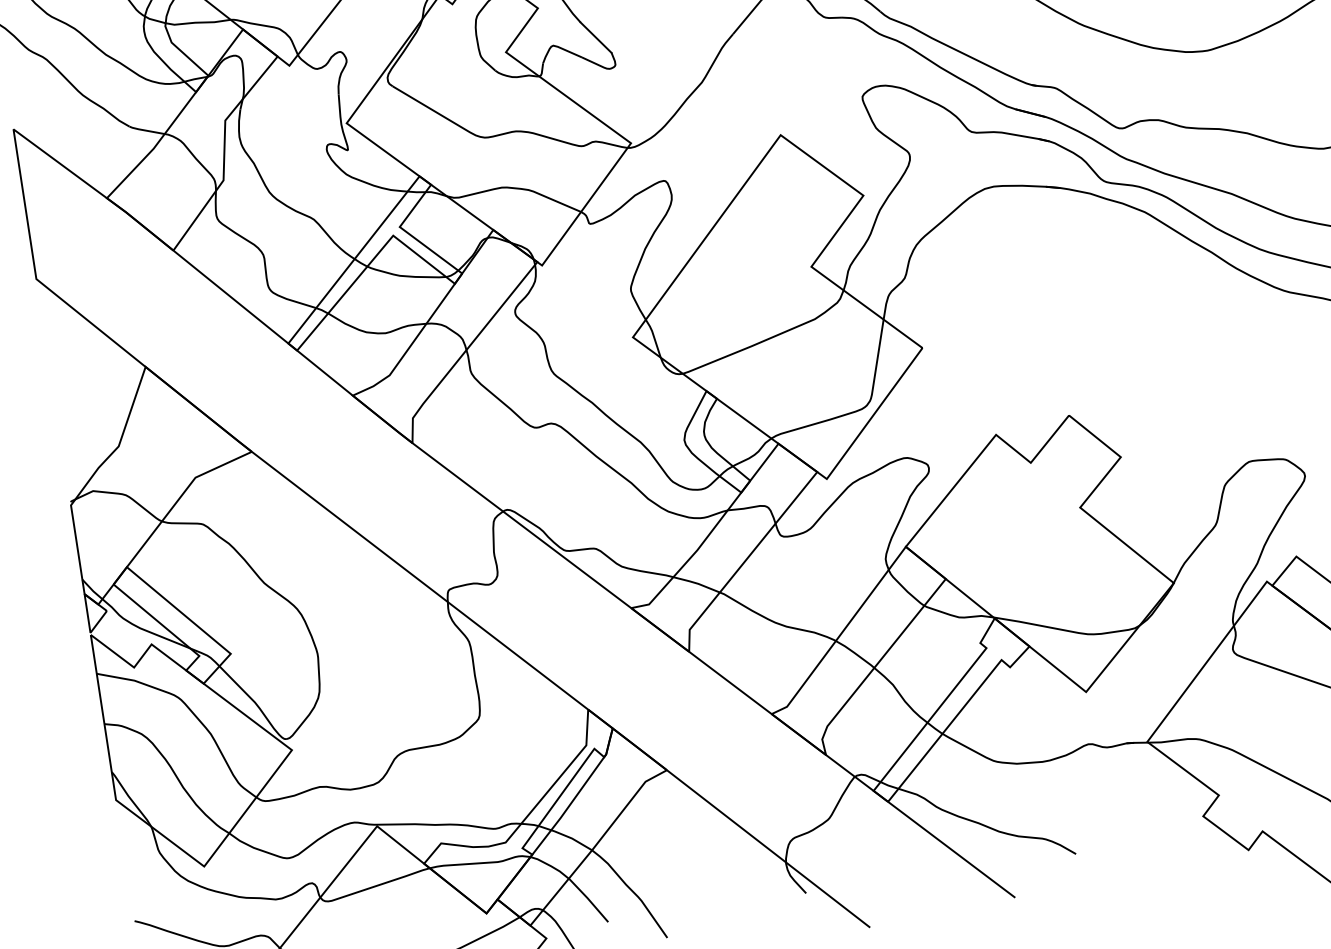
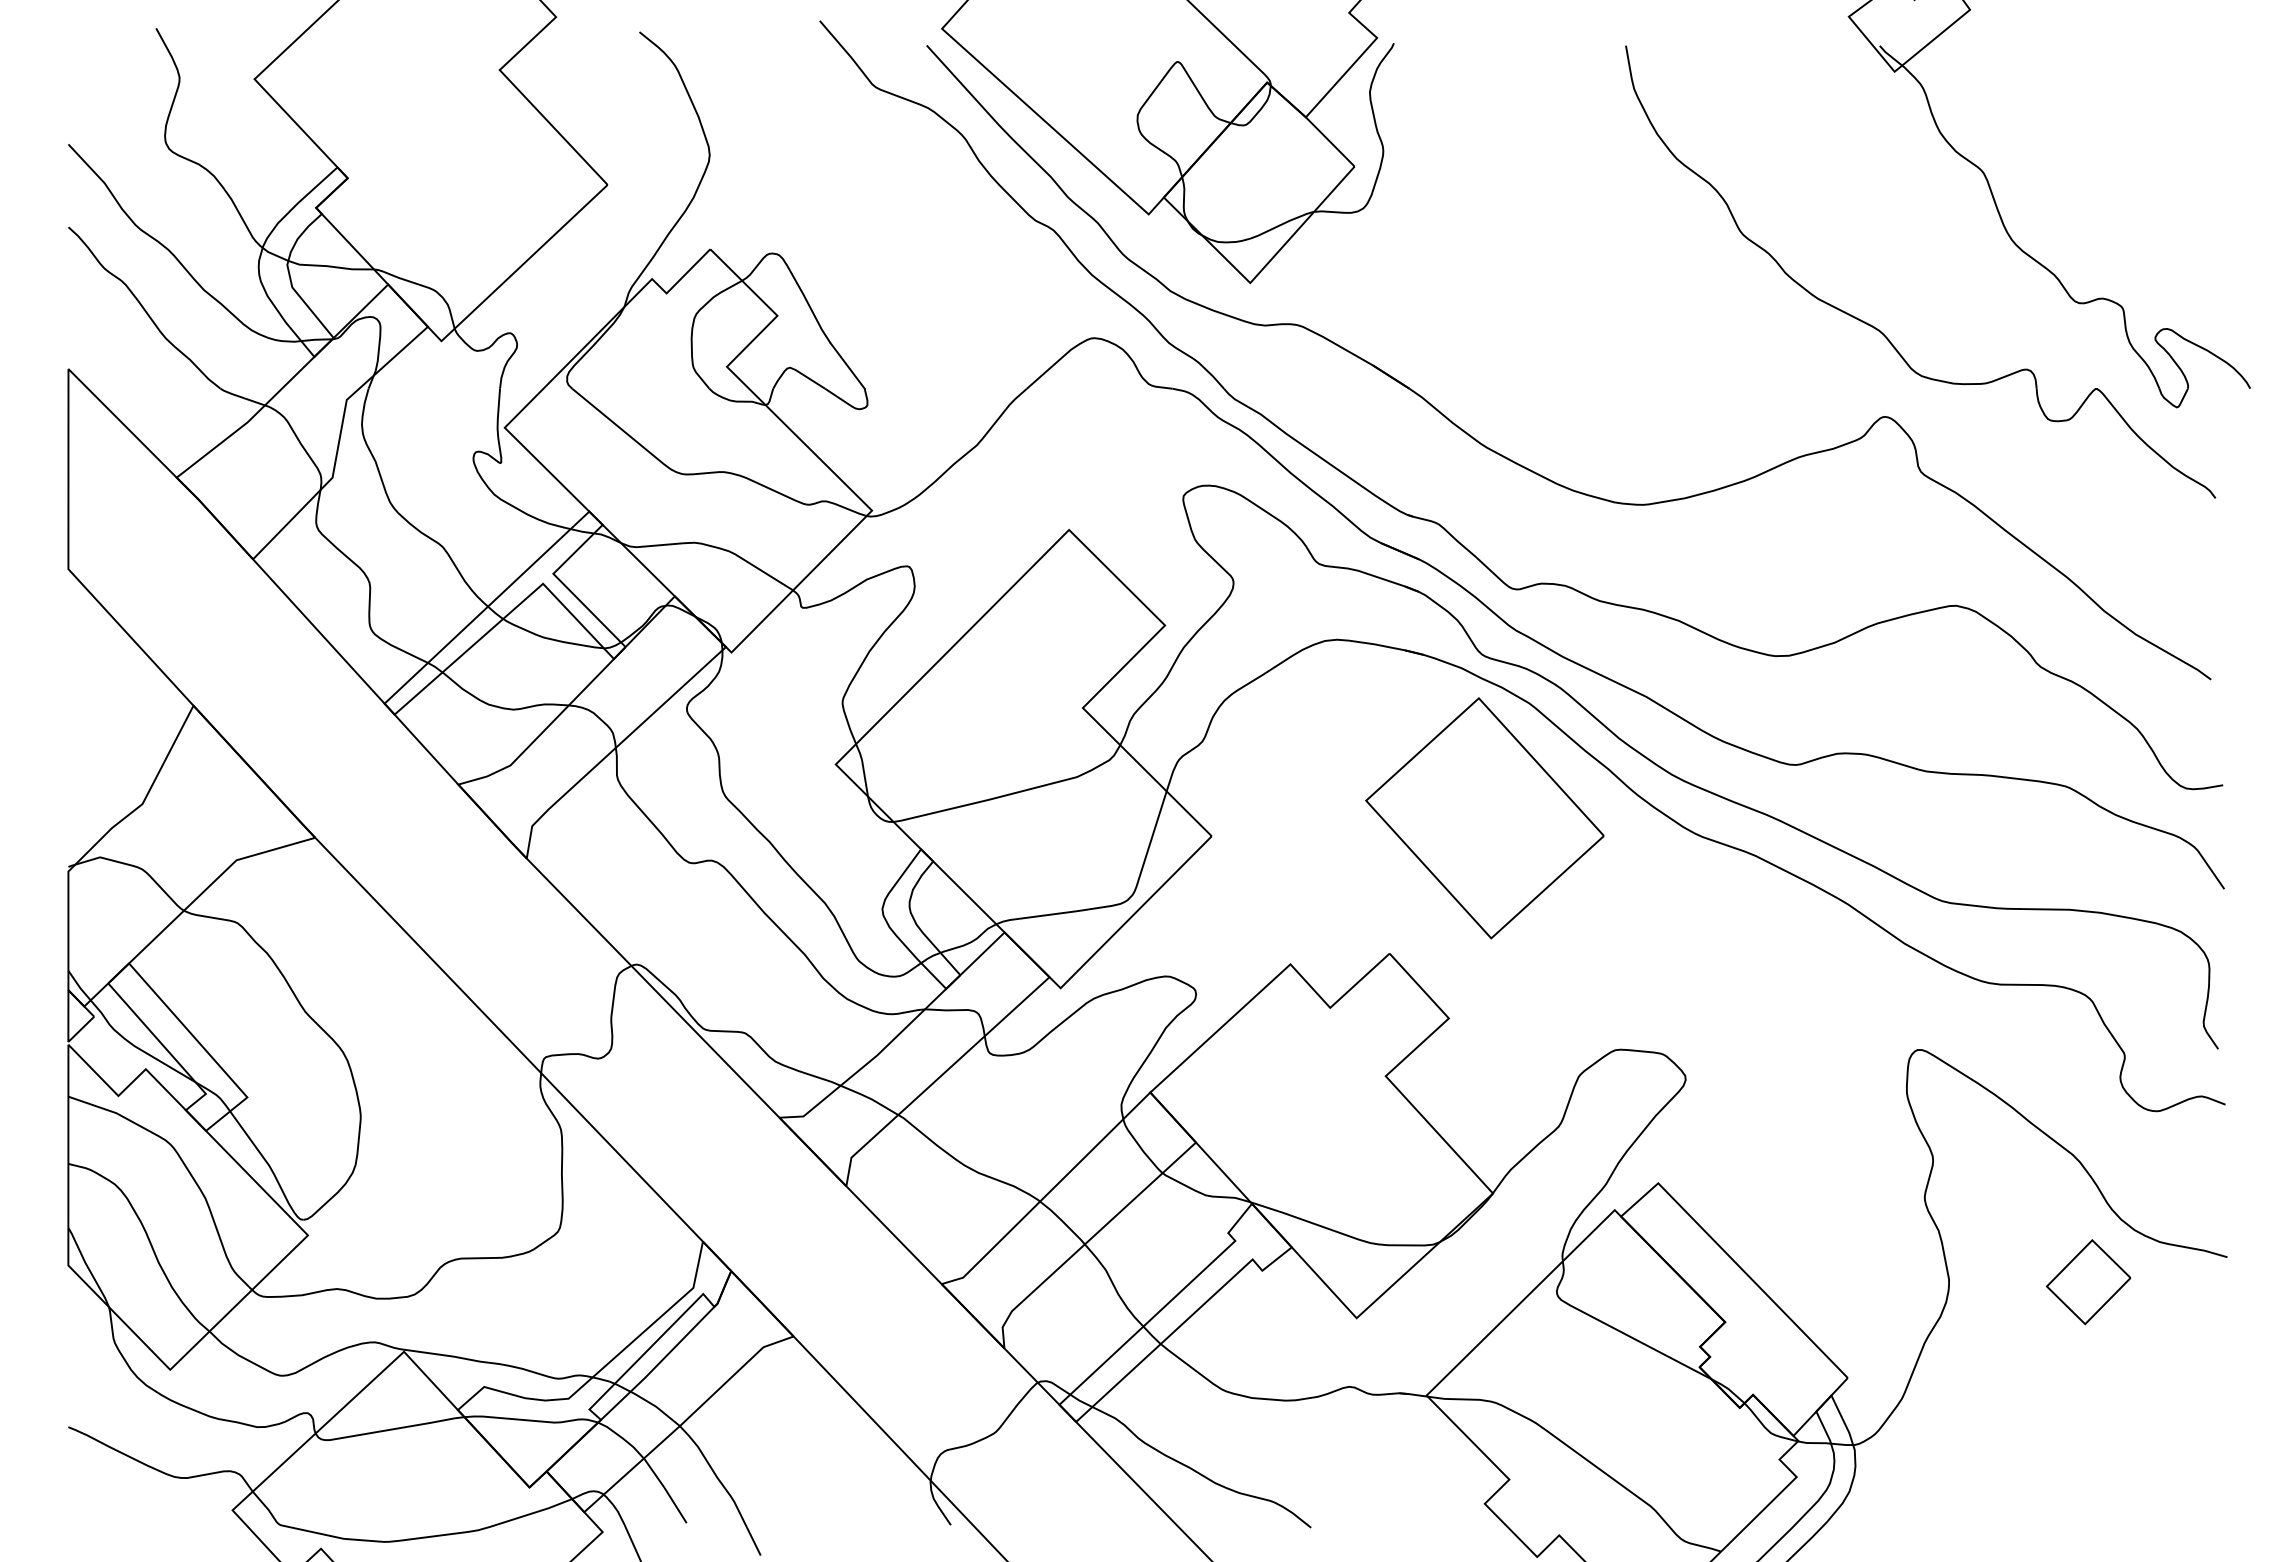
part: (1124, 303) -> (1484, 818), added

